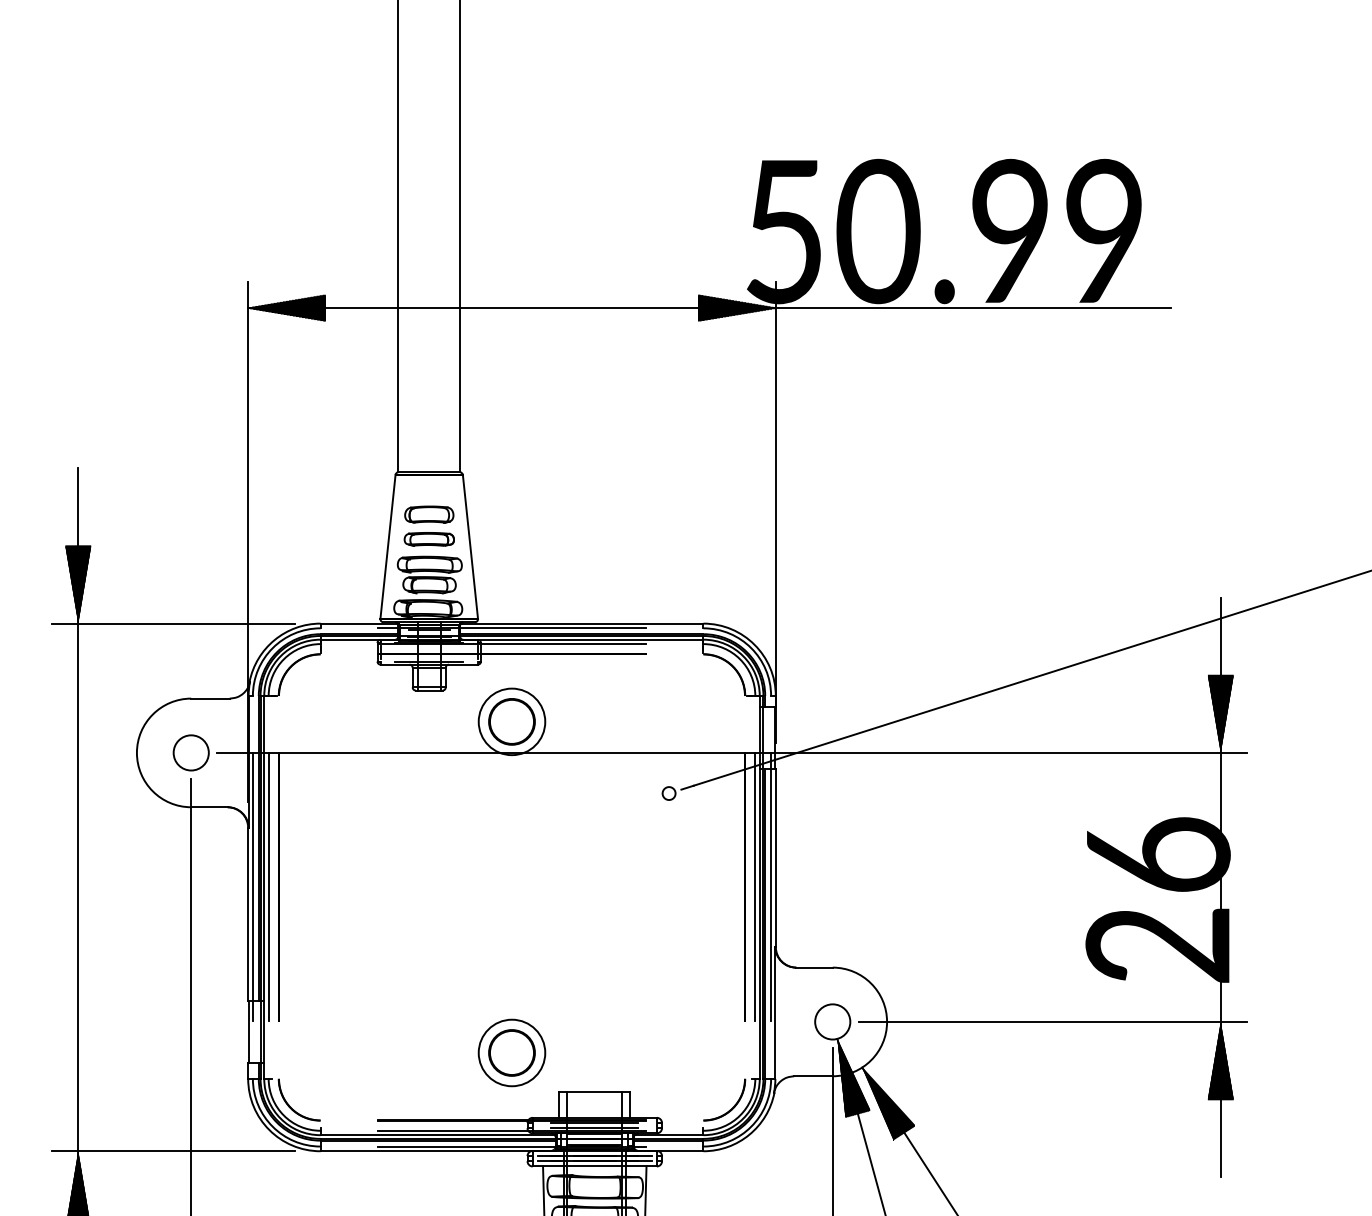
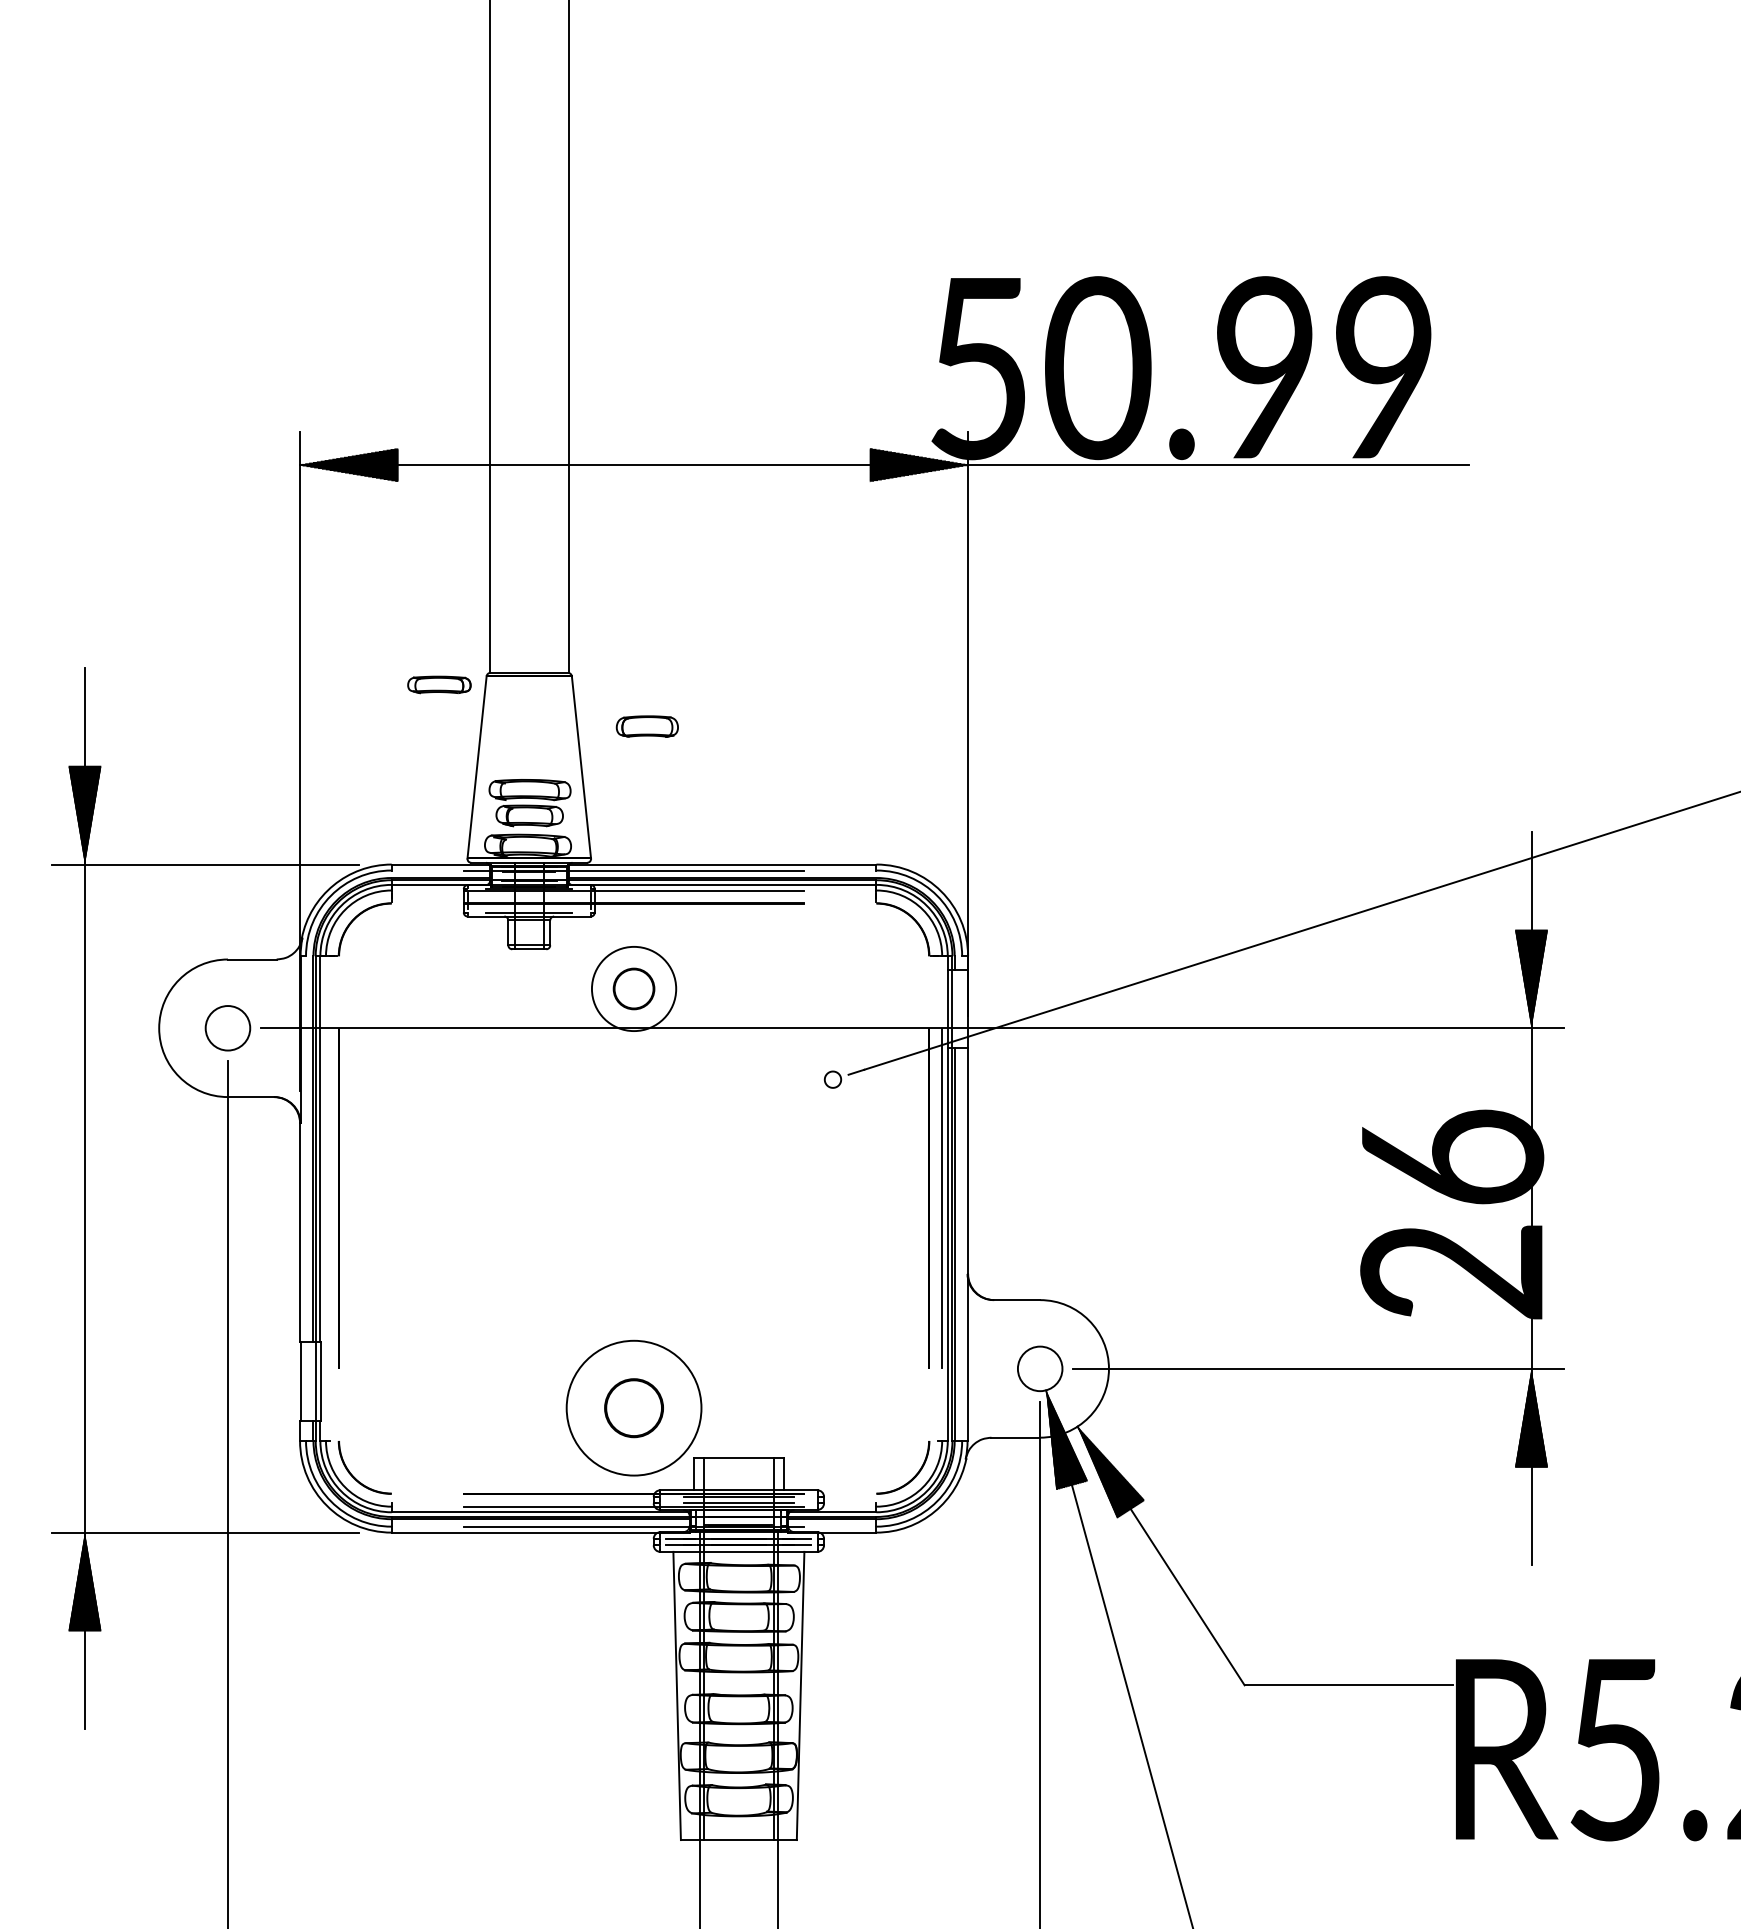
part: (428, 514) -> (646, 726), moved
part: (429, 539) -> (439, 684), moved
circle: (511, 721) -> (633, 988), size x0.7
line: (253, 887) -> (306, 1198), removed
line: (269, 887) -> (326, 1198), removed
line: (771, 887) -> (962, 1198), removed
circle: (511, 1053) -> (633, 1408), size x1.6

